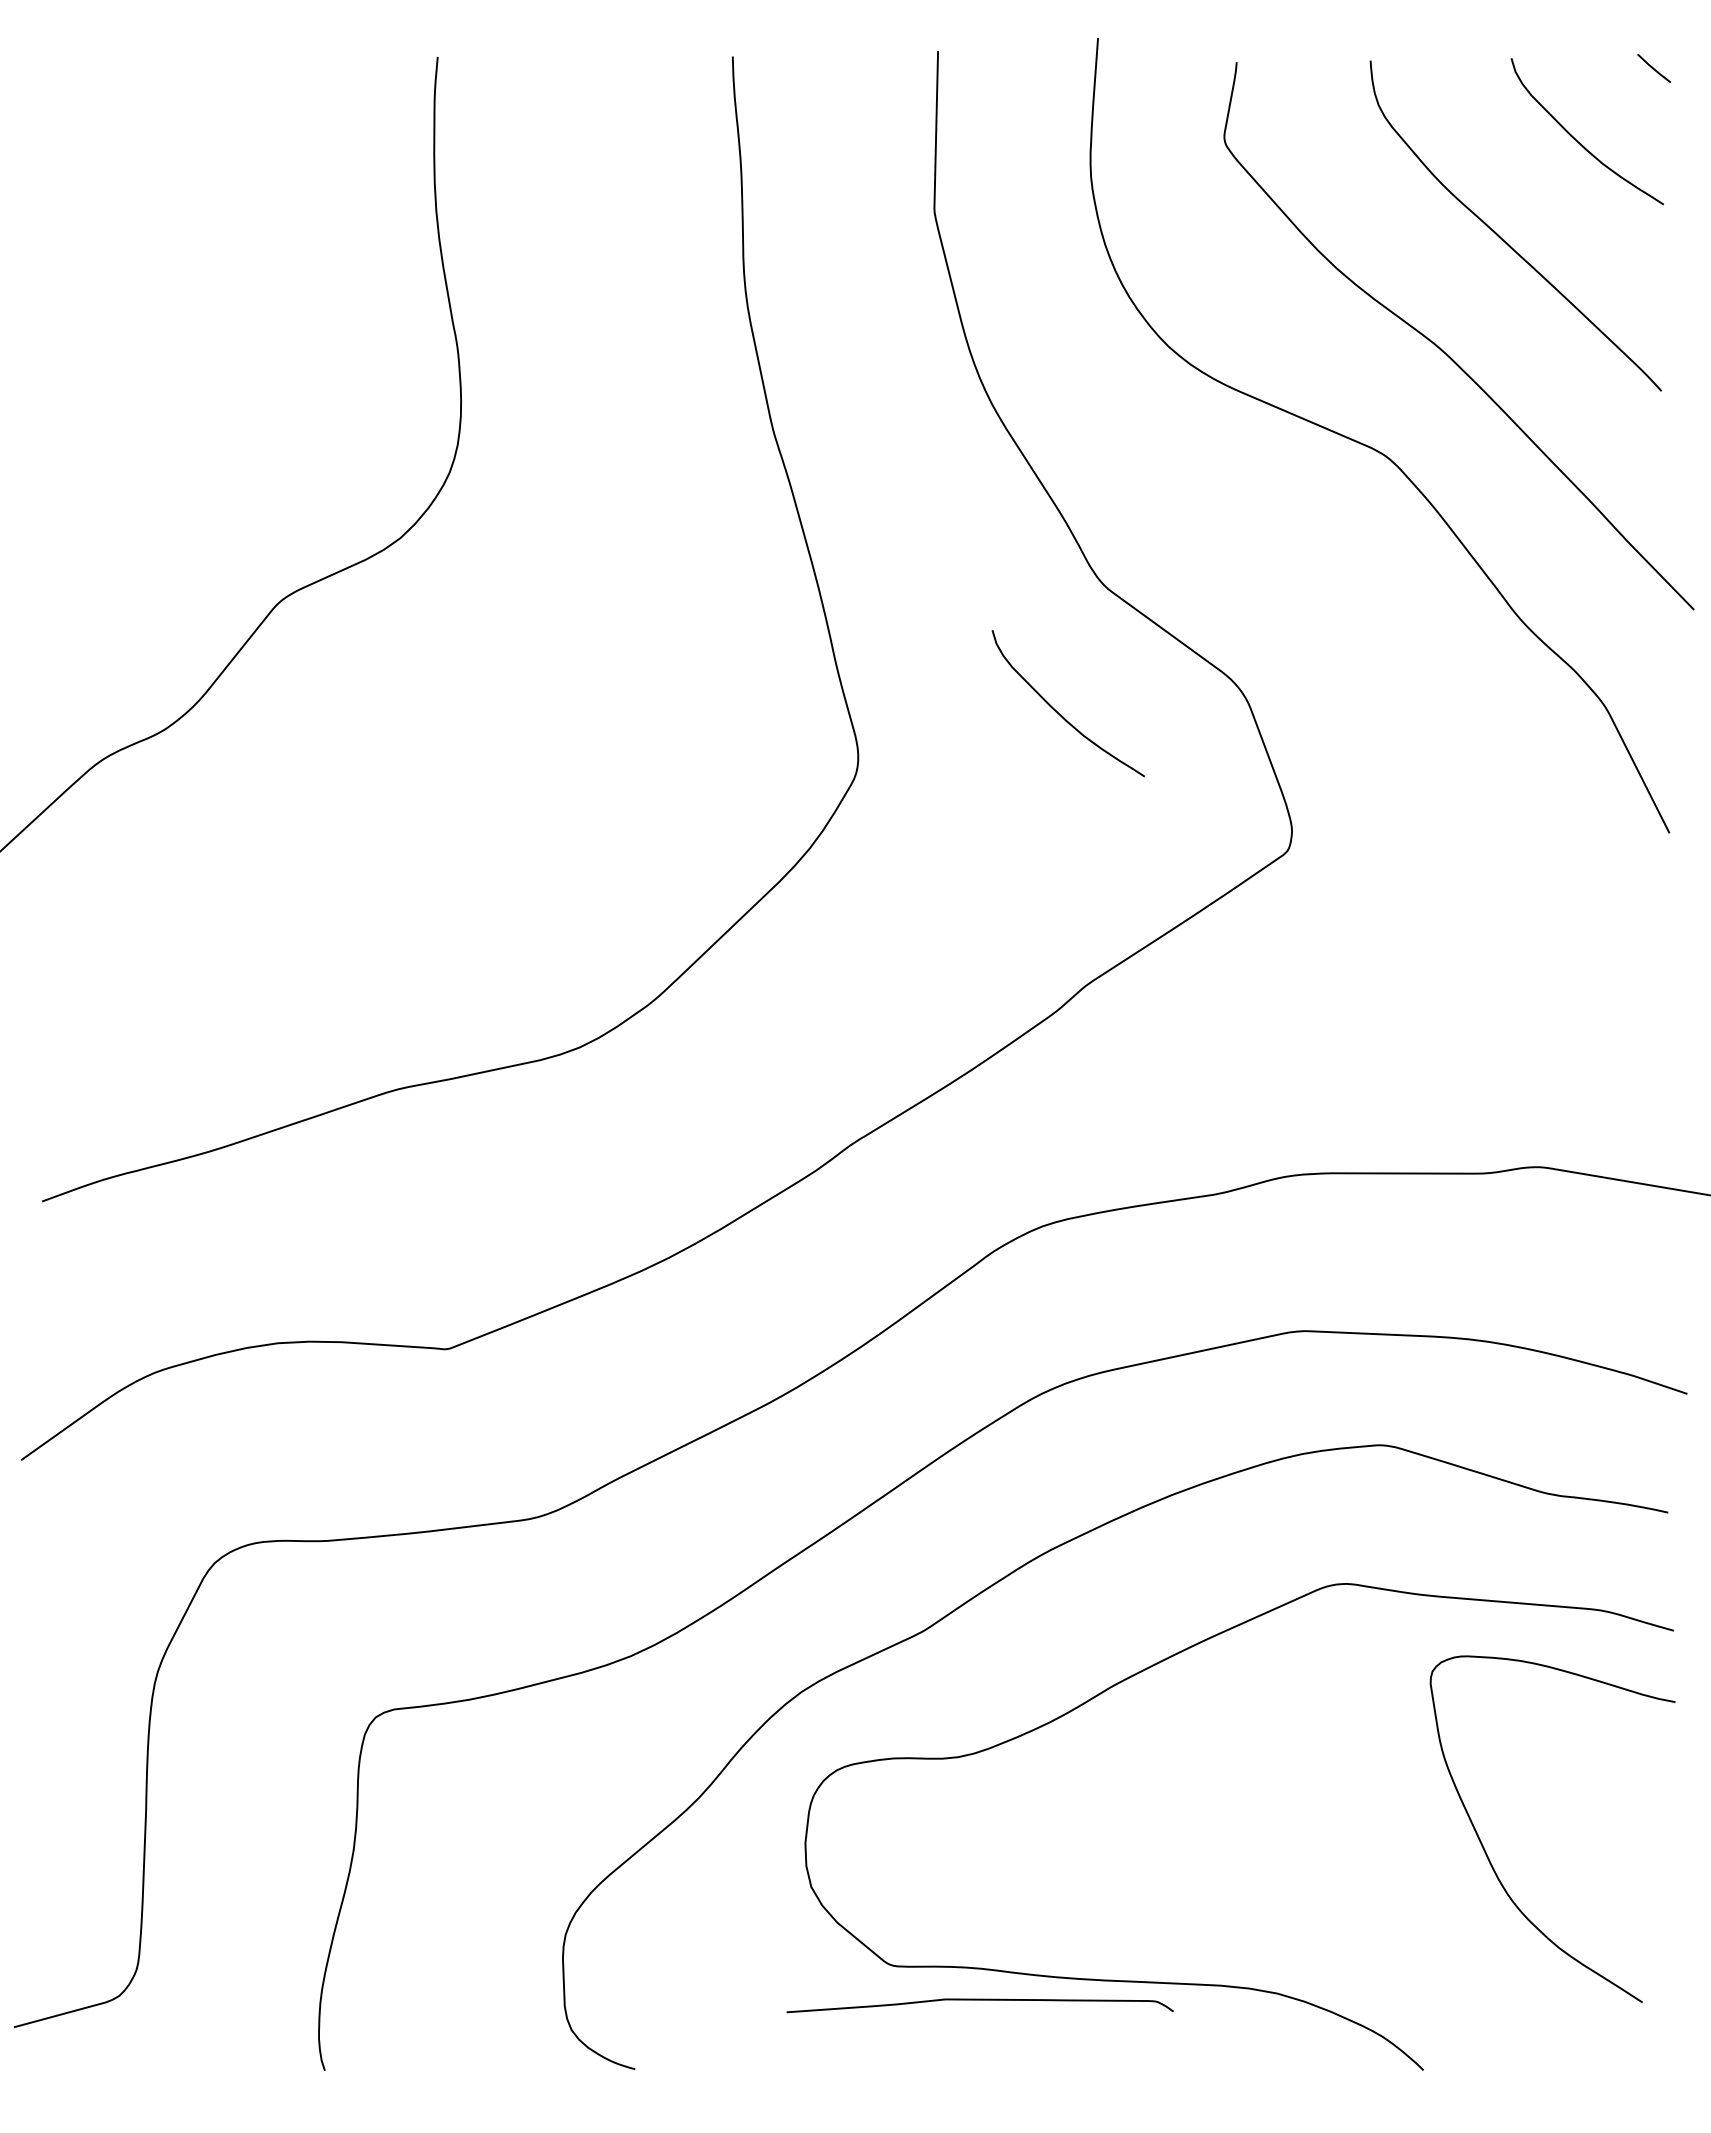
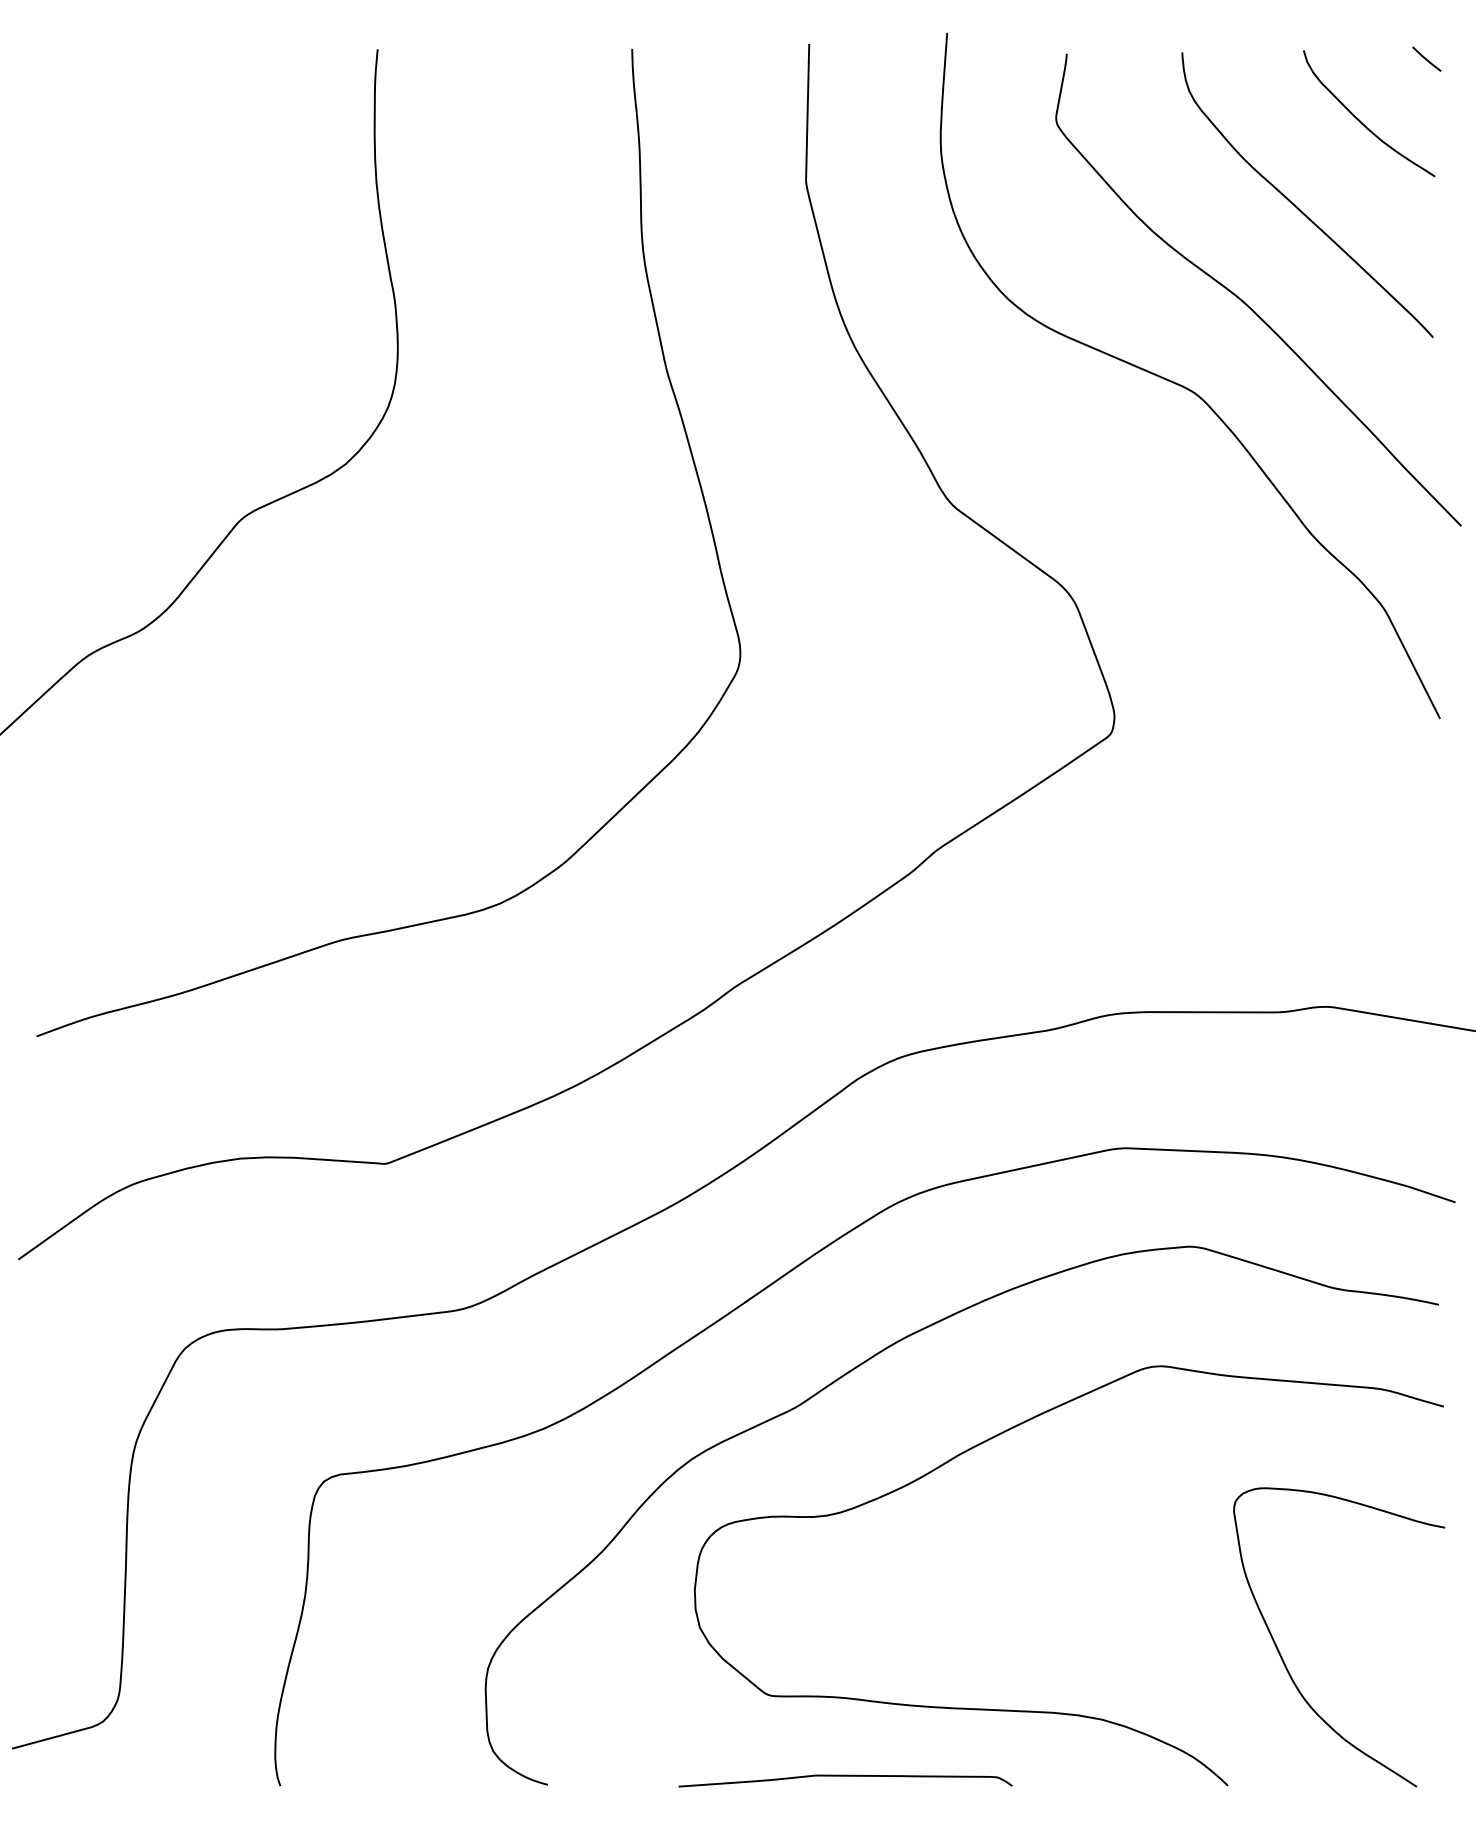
curve: (1061, 714) -> (915, 616), removed
curve: (1490, 1860) -> (1285, 1664), moved
curve: (979, 2000) -> (844, 1776), moved

